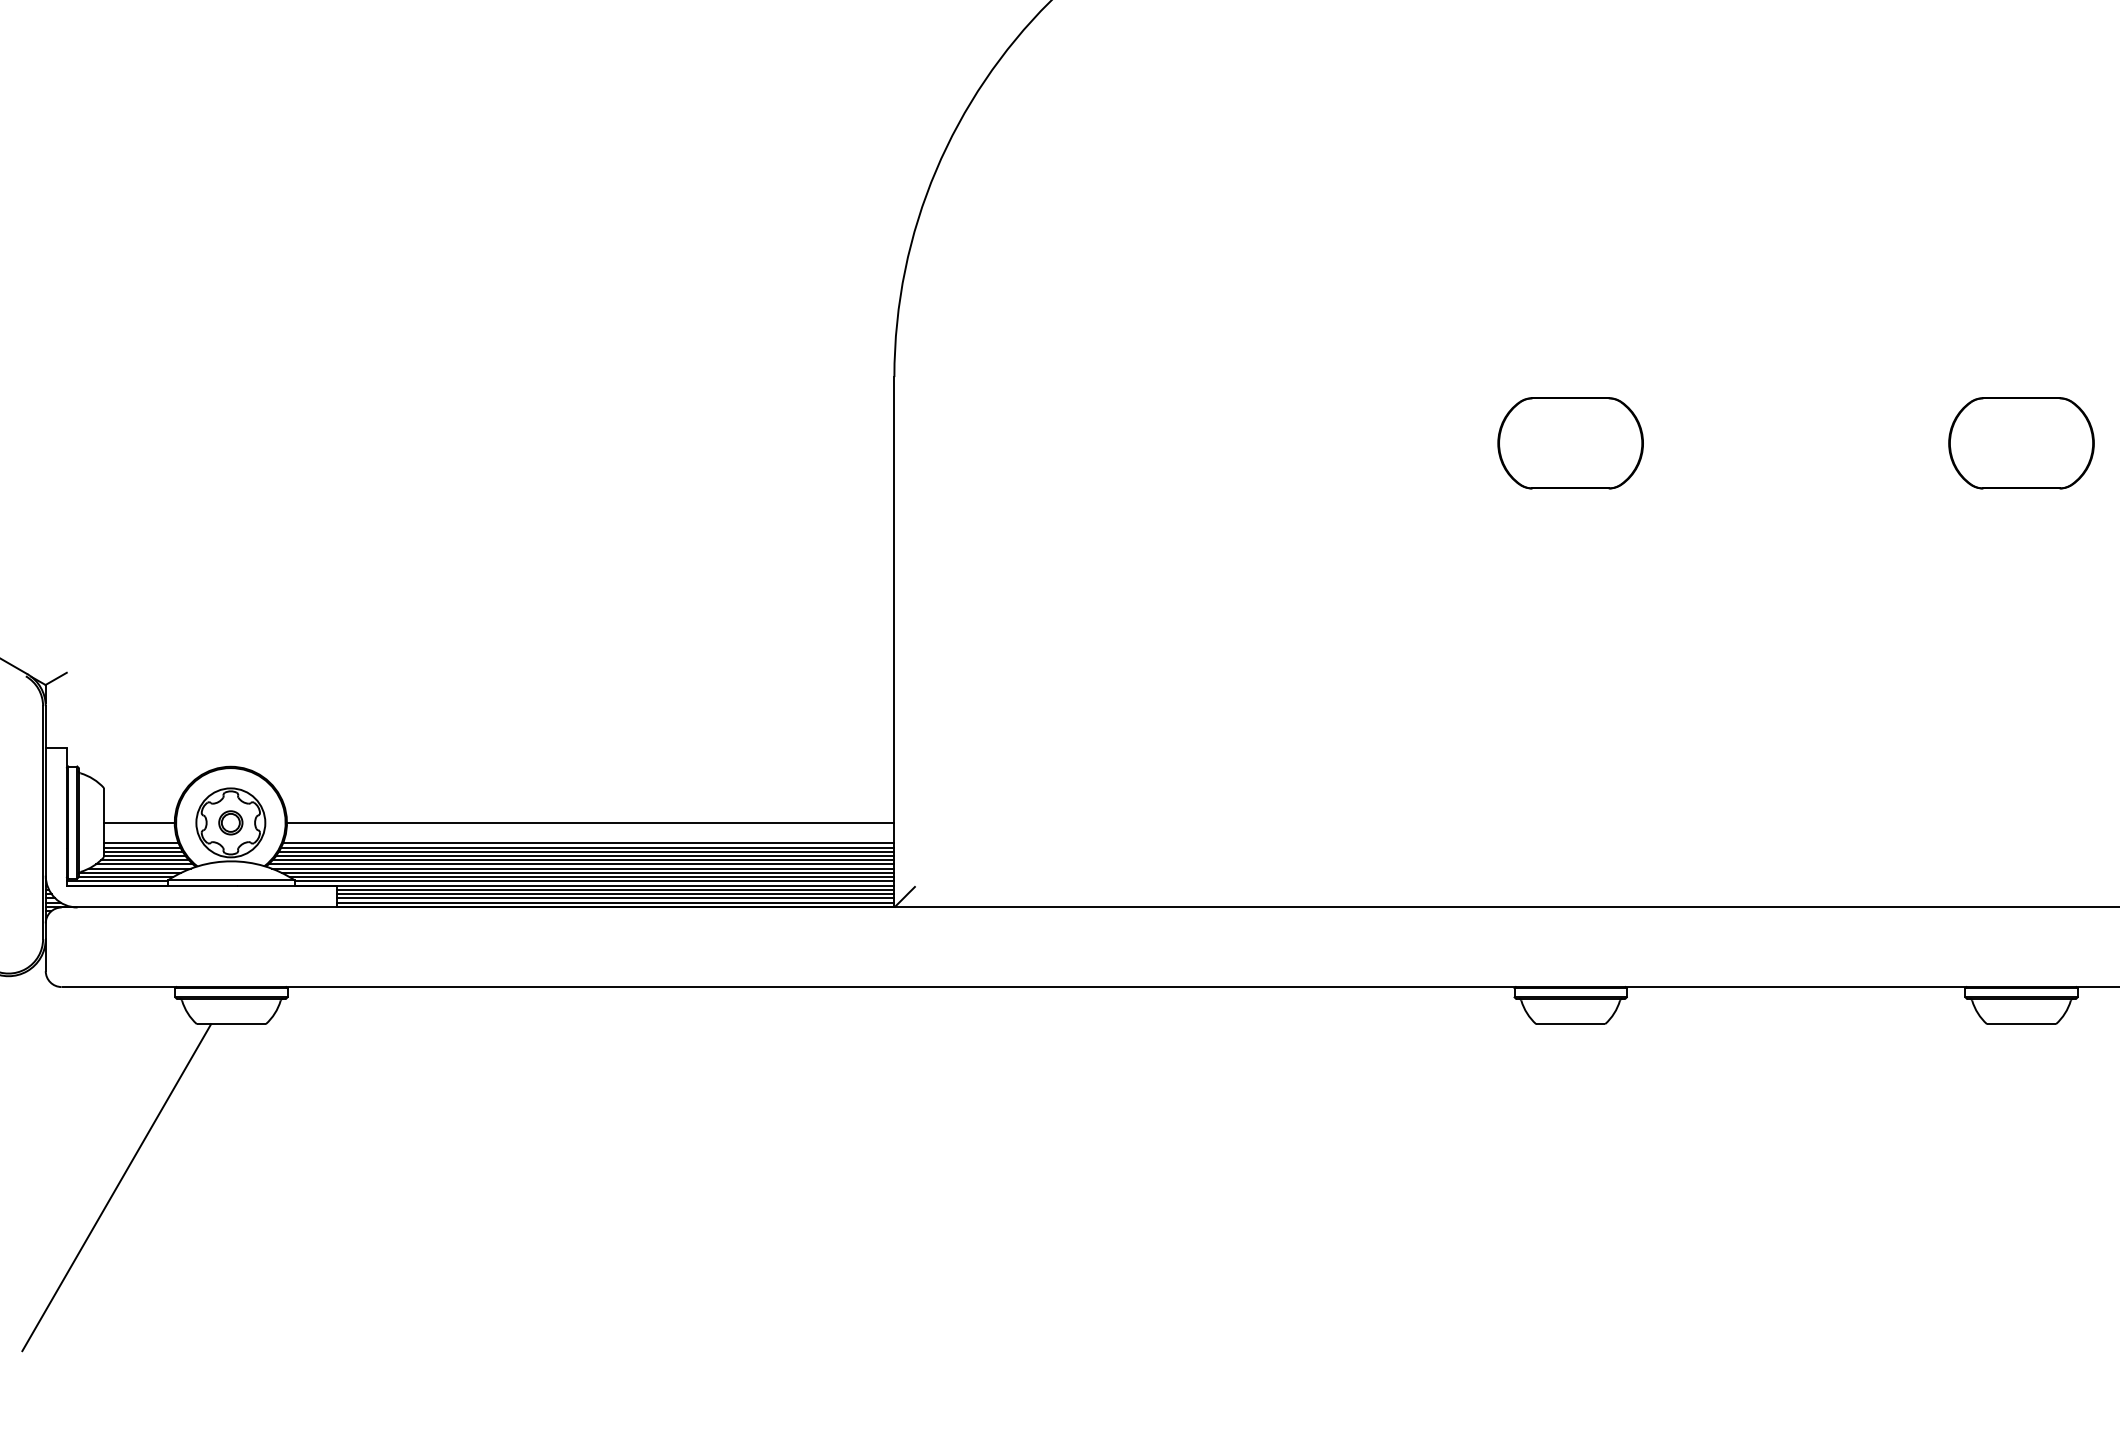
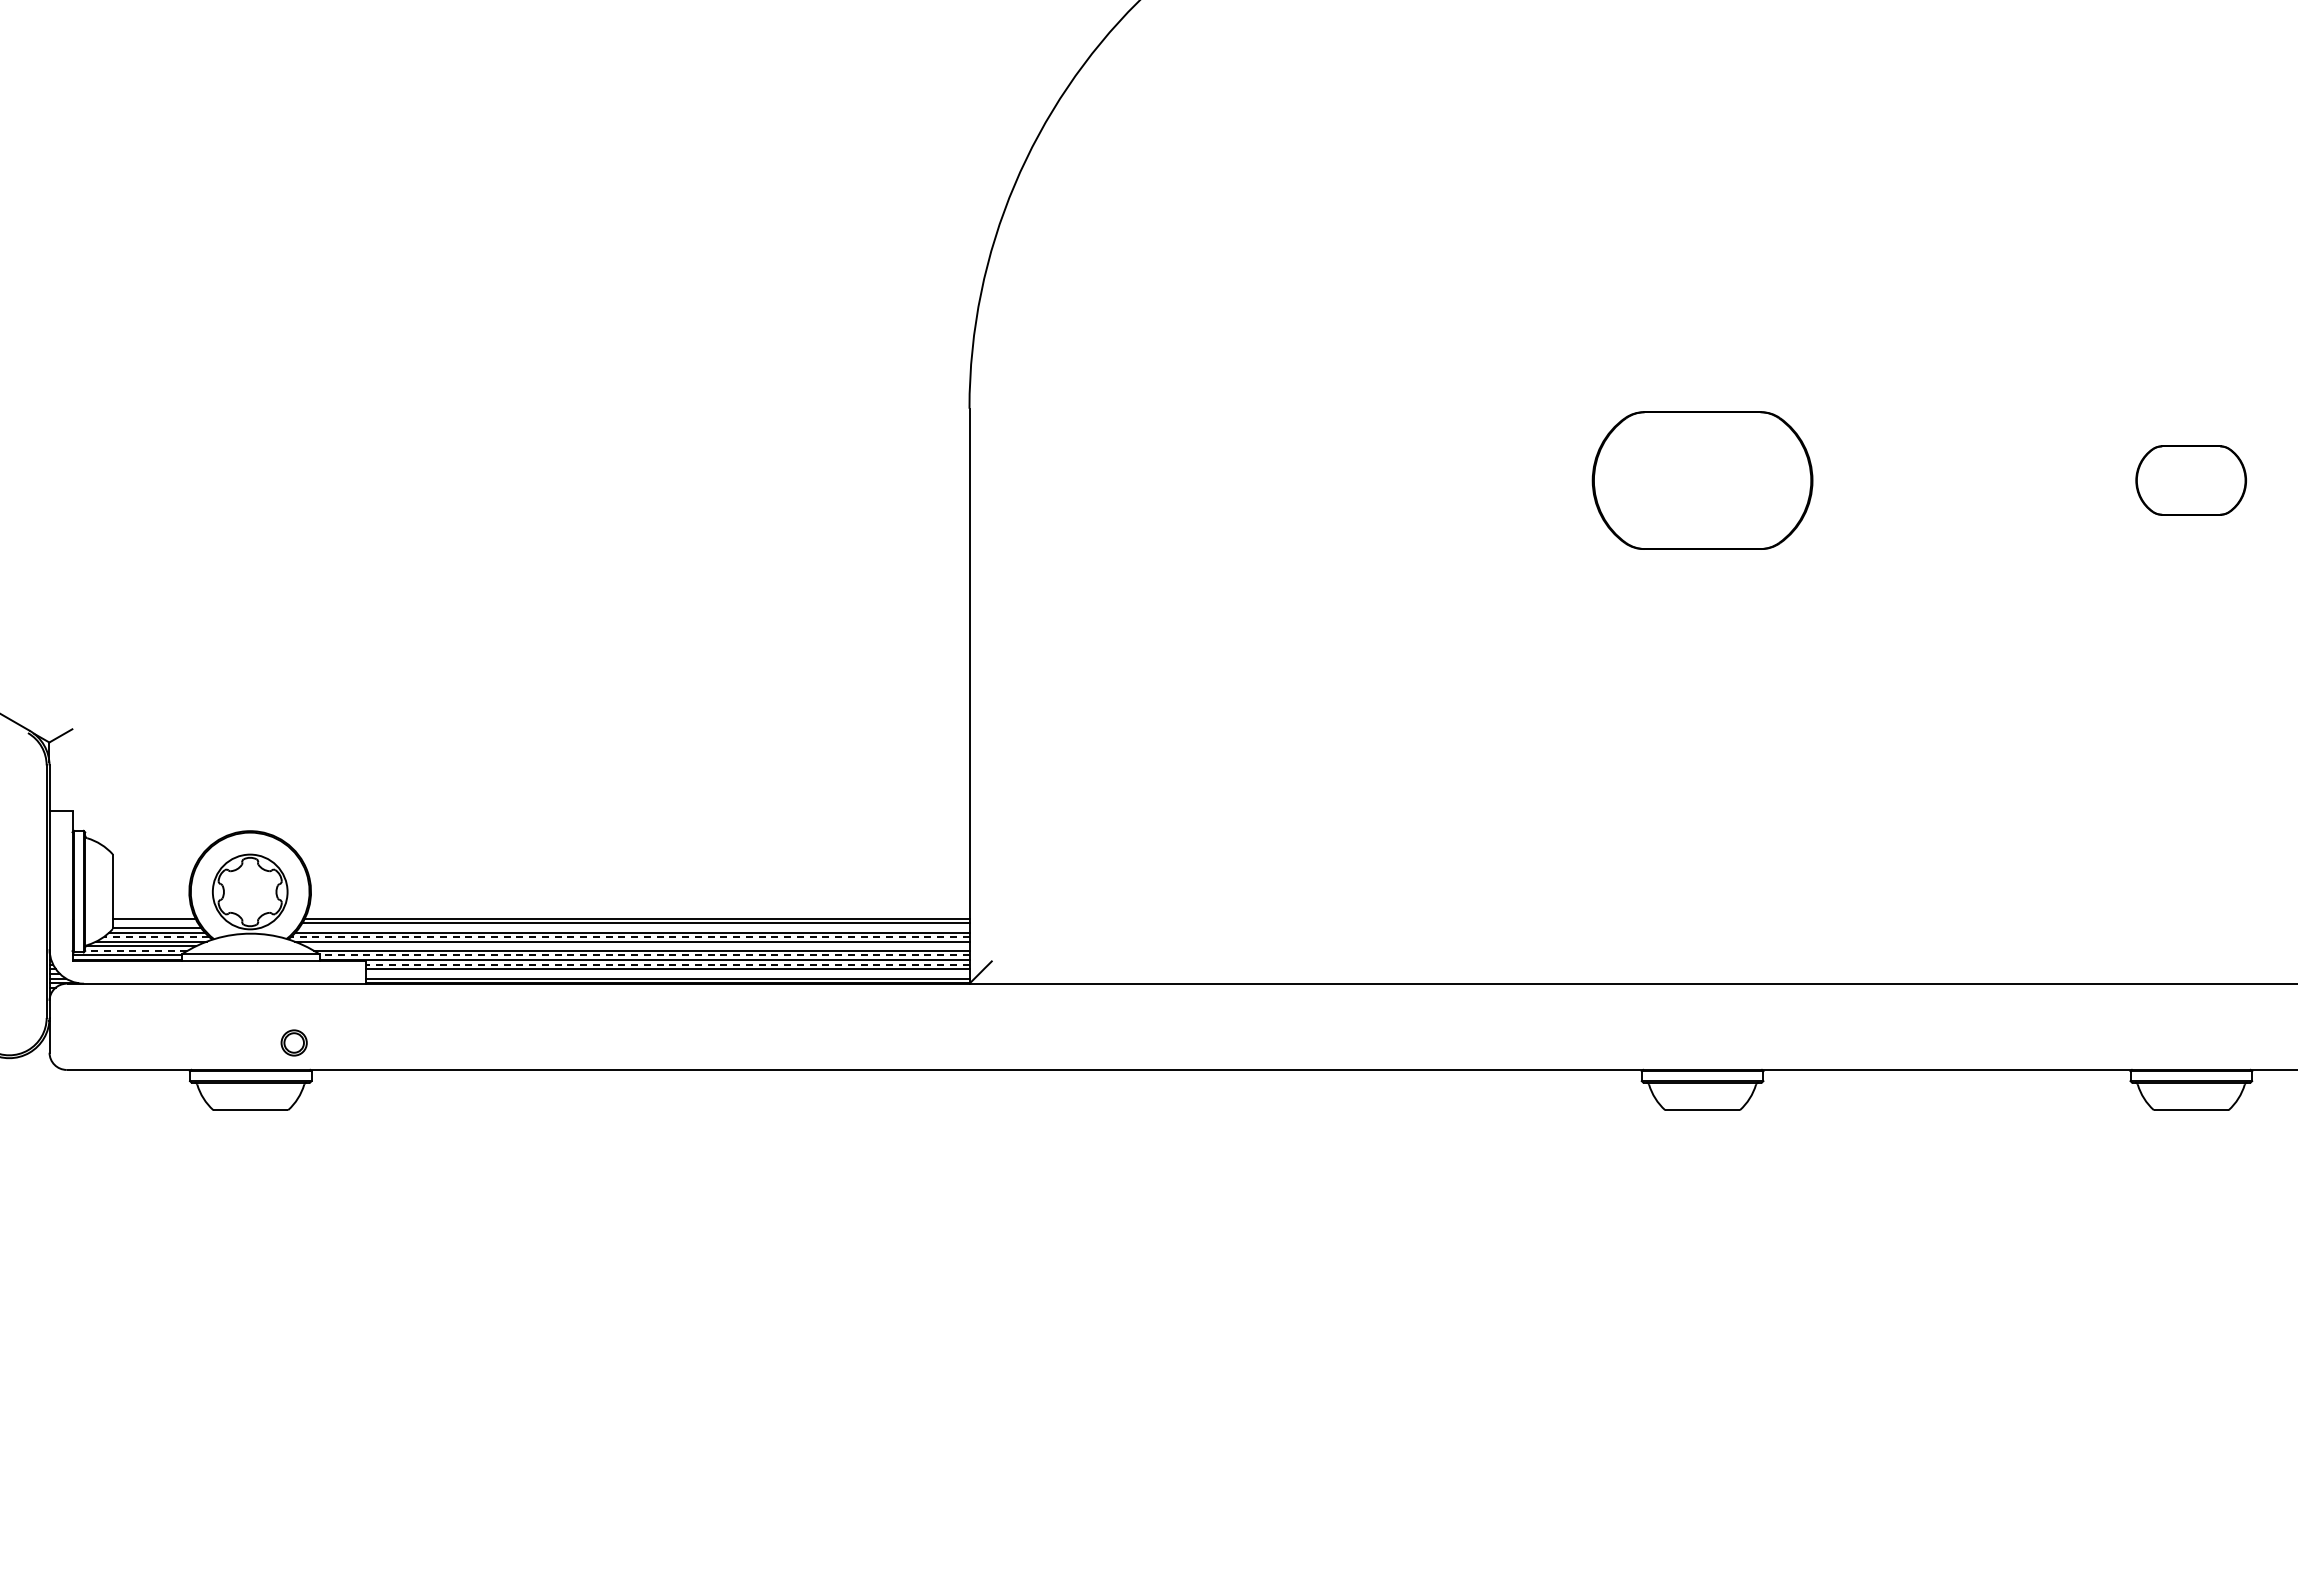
part: (1570, 443) -> (1702, 480), size x1.4
part: (2020, 443) -> (2190, 480), size x0.7
line: (138, 822) -> (150, 891), removed
part: (230, 822) -> (293, 1042), moved
line: (590, 822) -> (640, 891), removed
line: (140, 843) -> (152, 914), removed
line: (588, 843) -> (637, 914), removed
line: (143, 851) -> (155, 923), removed
line: (585, 855) -> (634, 927), removed
line: (144, 864) -> (156, 937), solid -> dashed
line: (580, 864) -> (629, 937), solid -> dashed
line: (588, 873) -> (637, 946), removed
line: (125, 876) -> (135, 950), solid -> dashed
line: (594, 881) -> (644, 955), solid -> dashed
line: (615, 889) -> (667, 964), solid -> dashed
line: (615, 898) -> (667, 973), removed
line: (116, 1187) -> (126, 1287), removed

